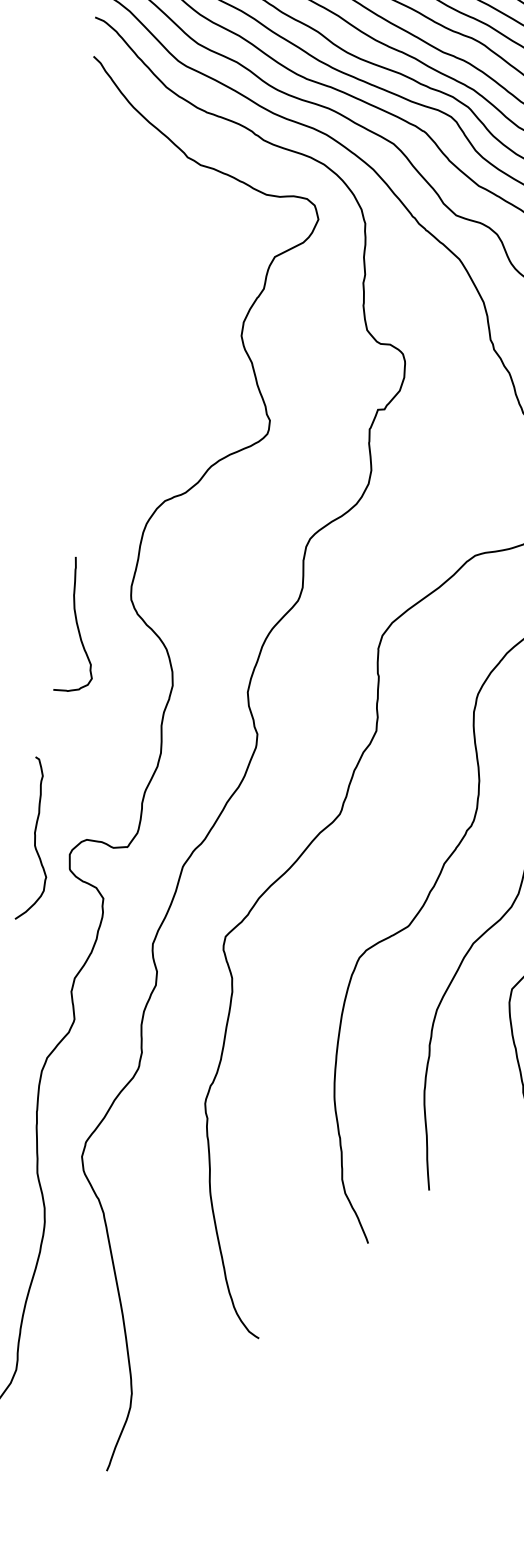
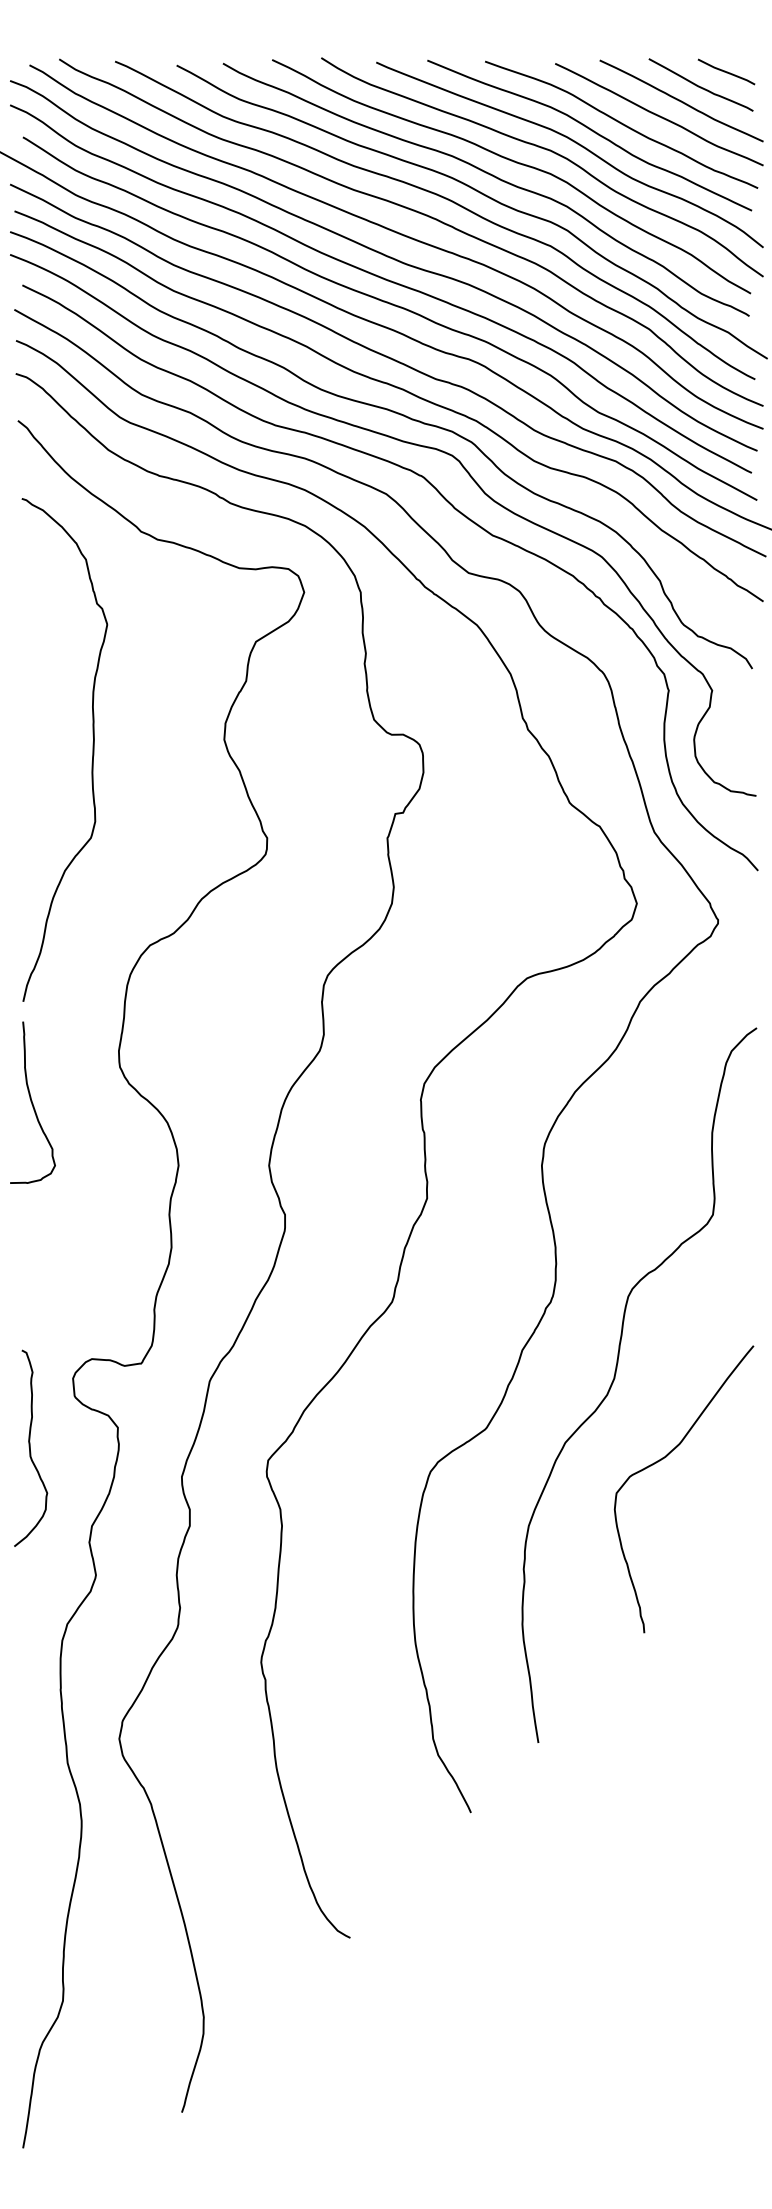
curve: (131, 334) -> (92, 749), added
curve: (77, 624) -> (32, 1102), moved
curve: (35, 838) -> (30, 1447), moved

